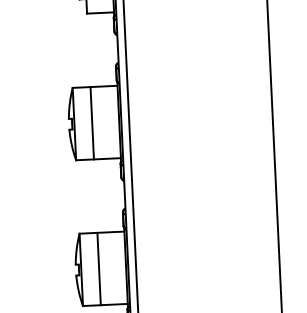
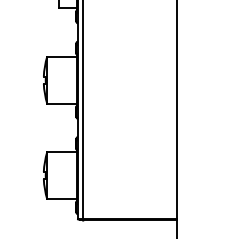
line: (91, 122) -> (58, 79), removed
line: (98, 268) -> (58, 175), removed

